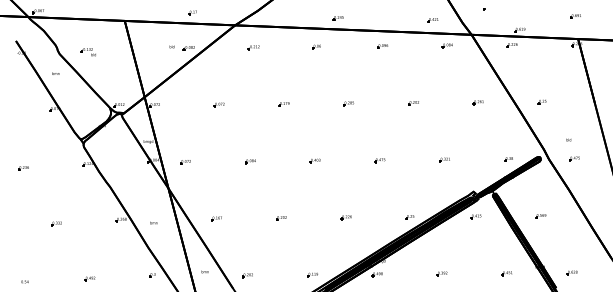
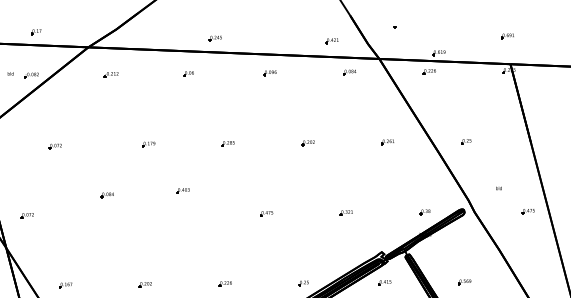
part: (218, 104) -> (54, 145), moved
part: (574, 158) -> (528, 211), moved
part: (314, 160) -> (182, 190), moved
part: (250, 161) -> (107, 195), moved

